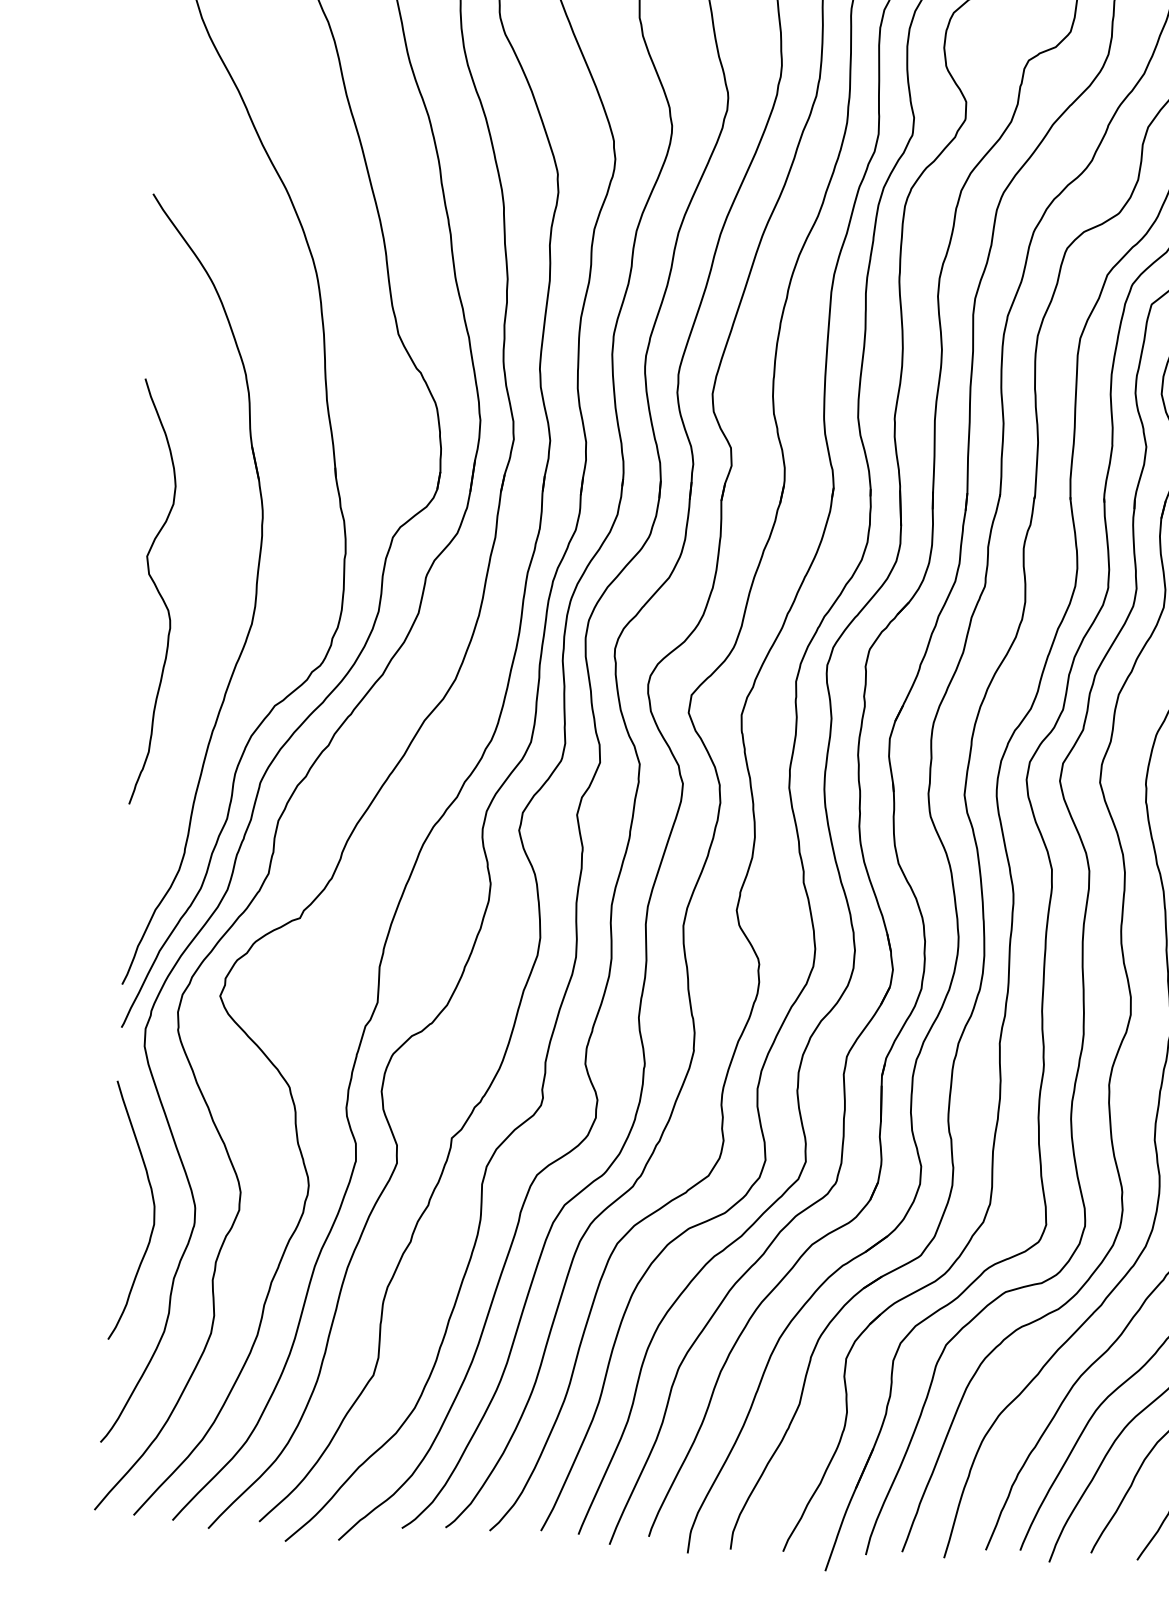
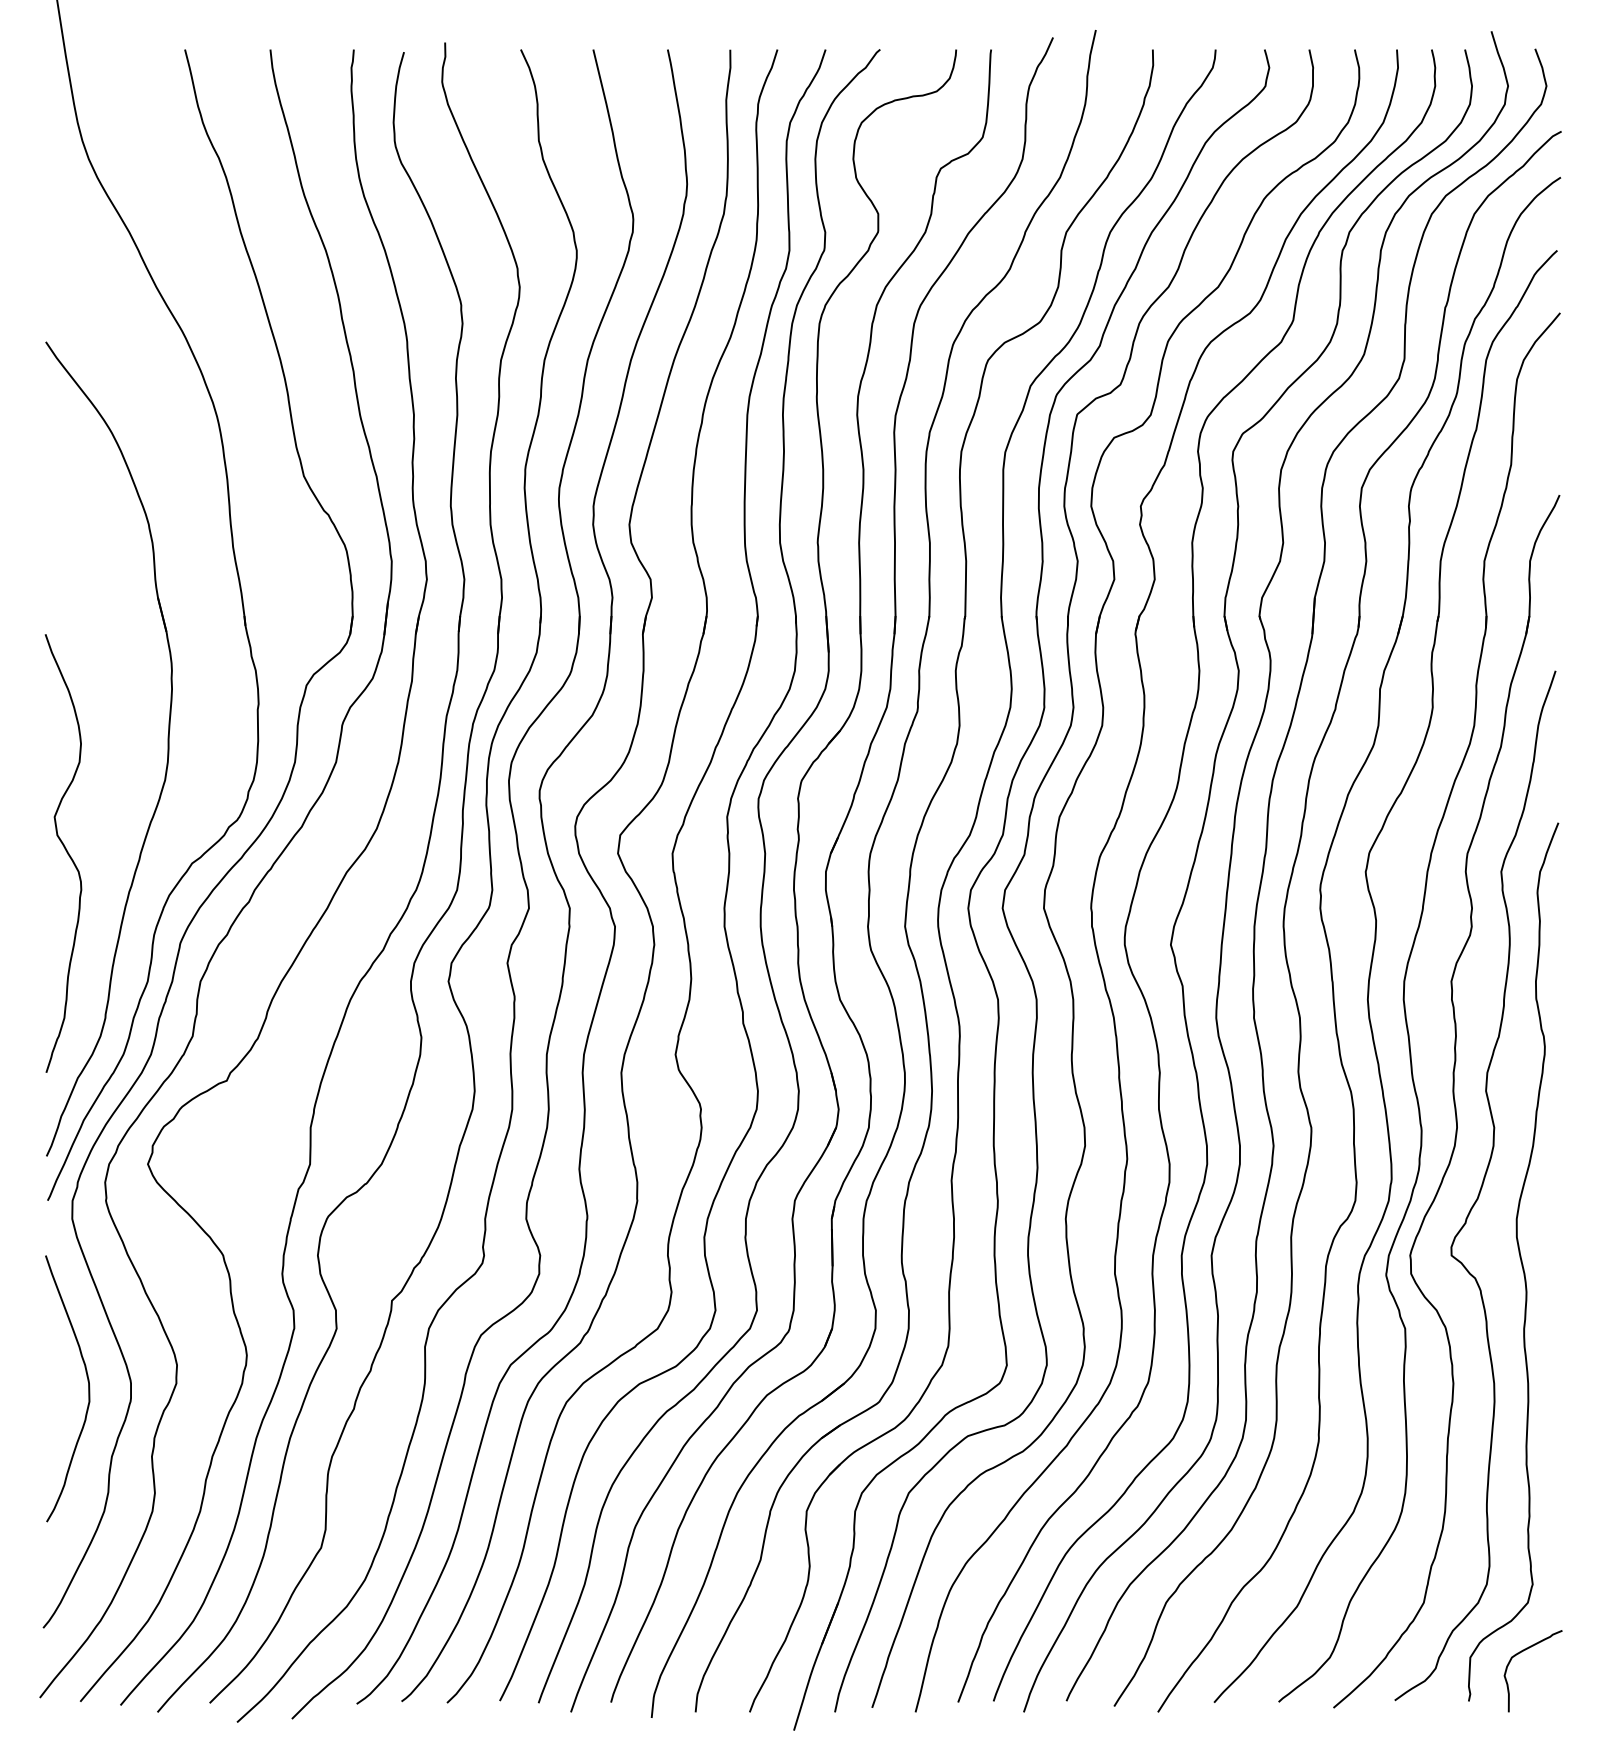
curve: (157, 591) -> (66, 852), moved

